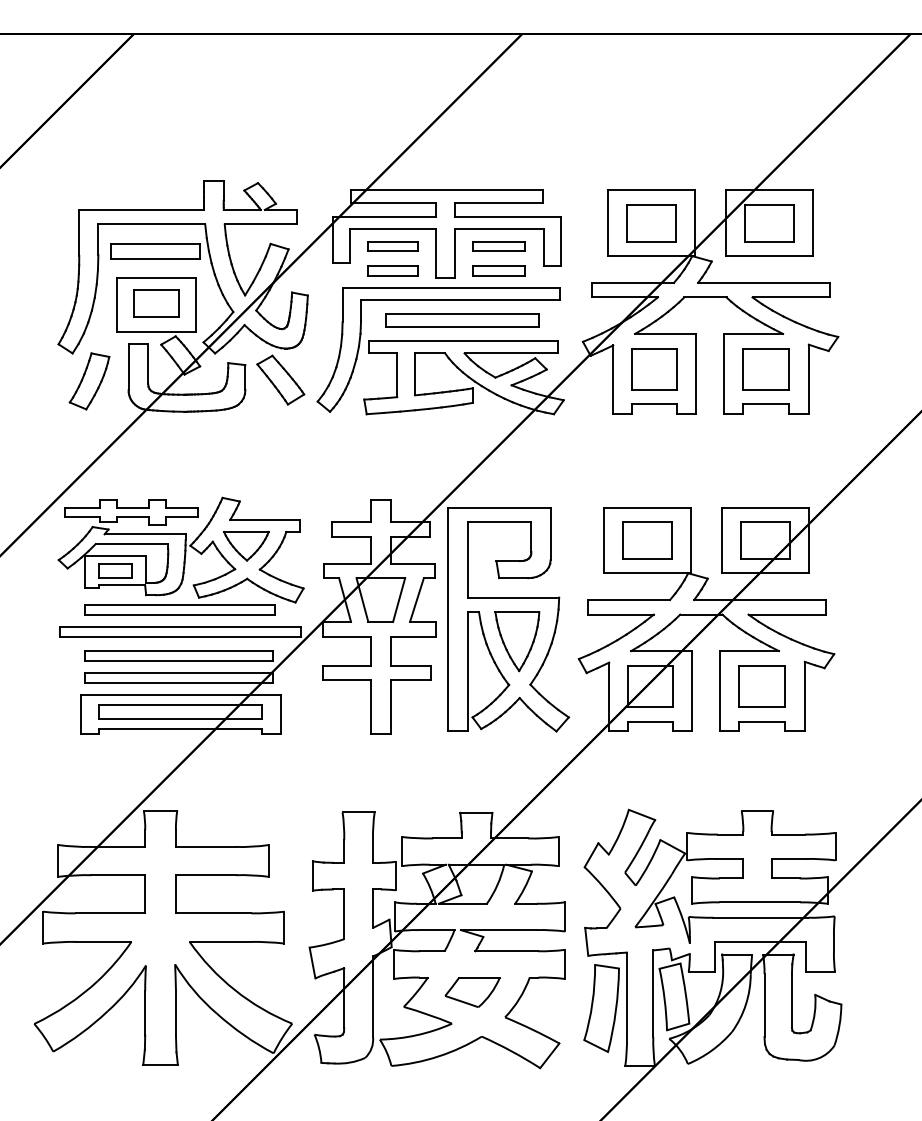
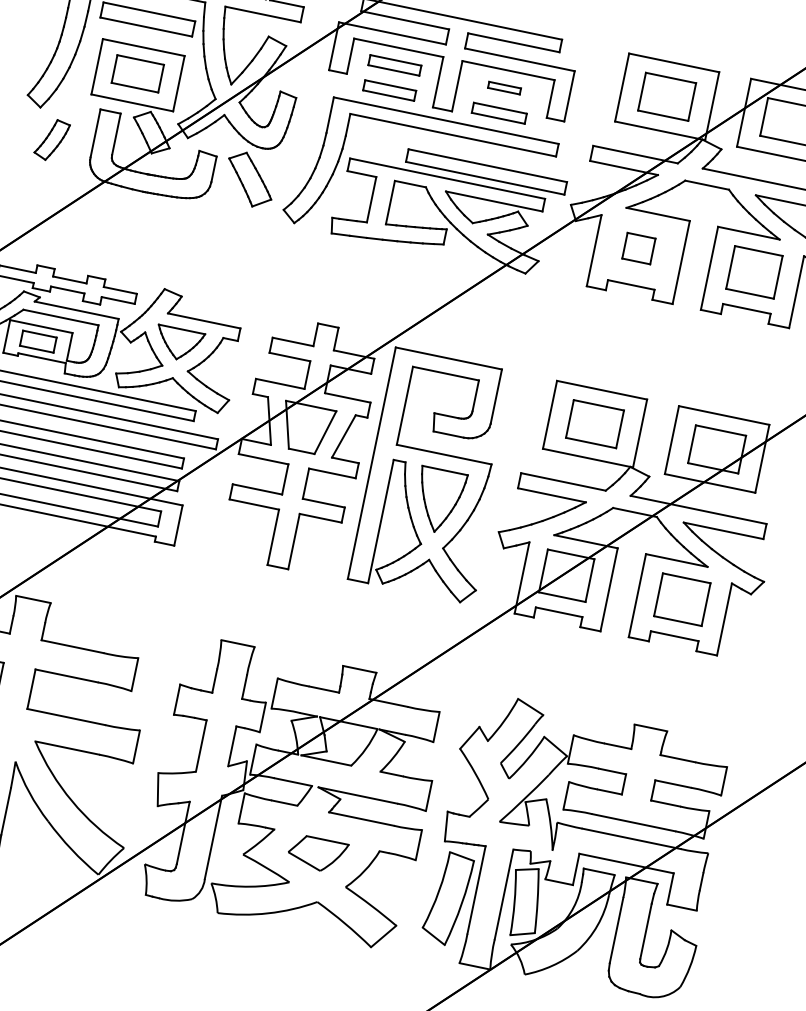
part: (498, 246) -> (503, 88), size x0.6
part: (462, 320) -> (486, 171), moved
part: (654, 369) -> (639, 248), size x0.6
part: (89, 381) -> (51, 140), size x0.7

